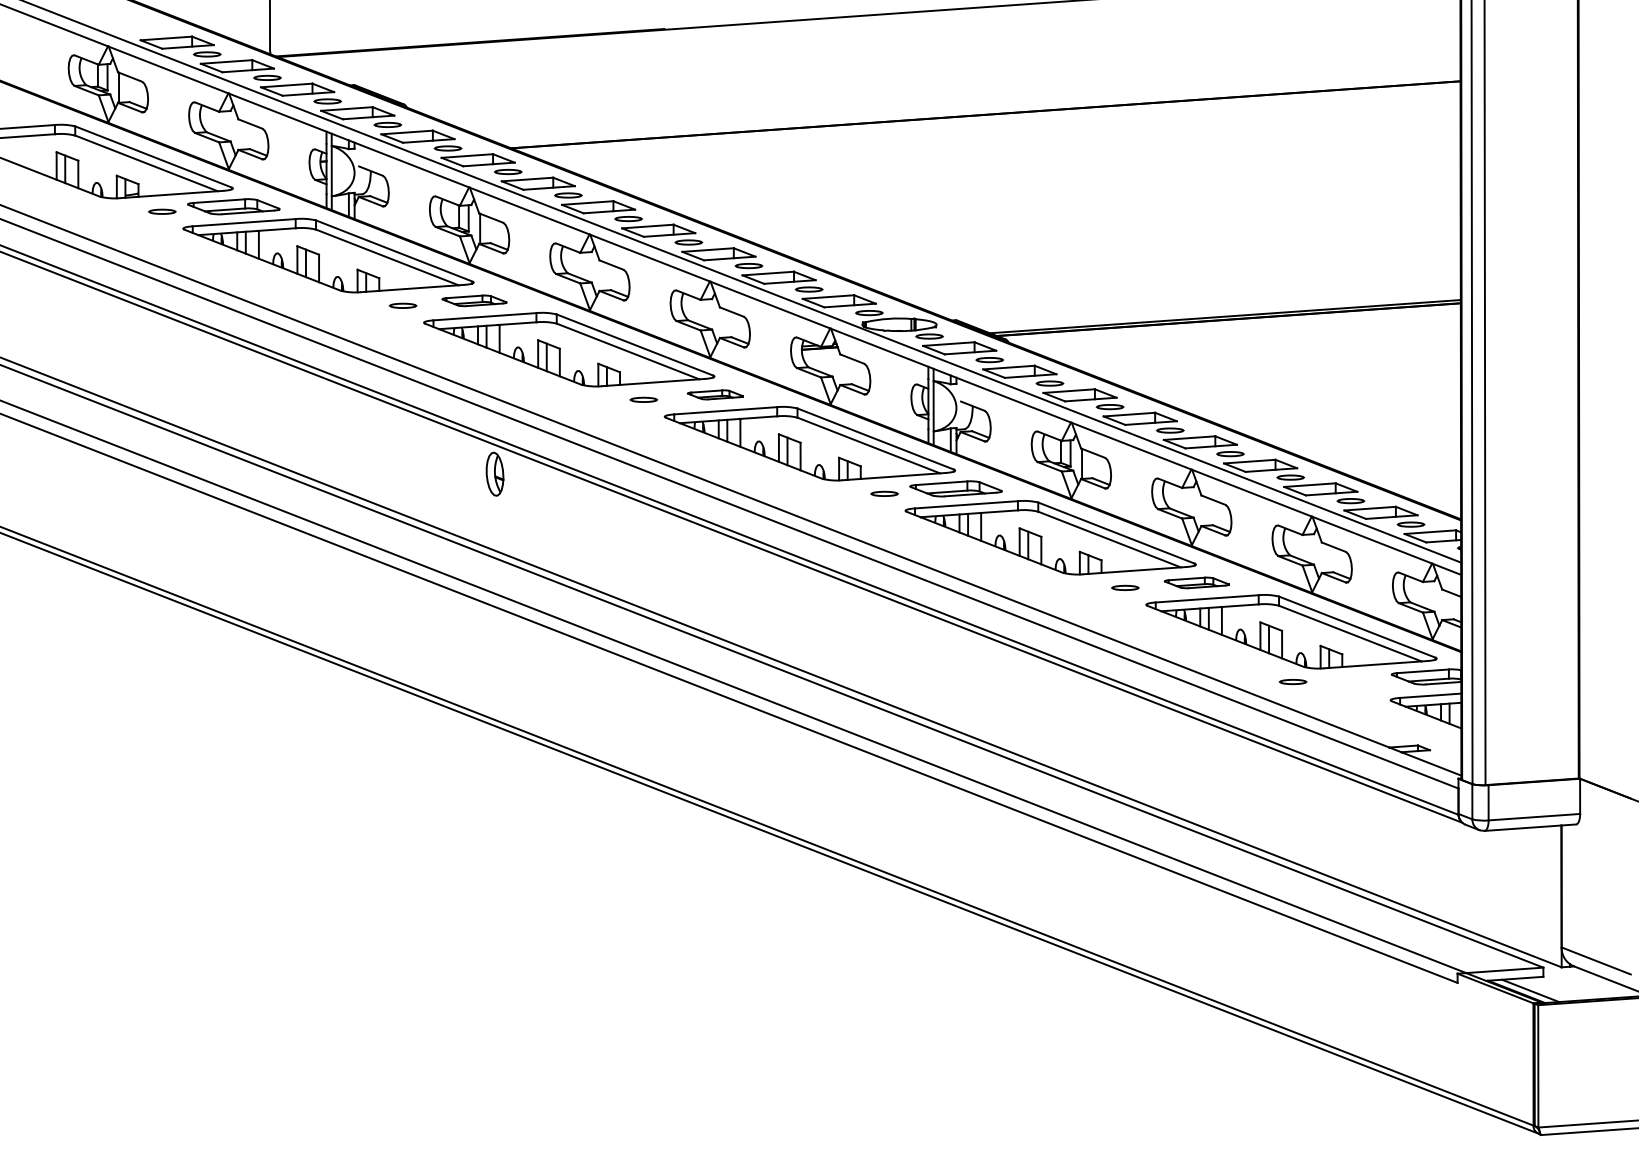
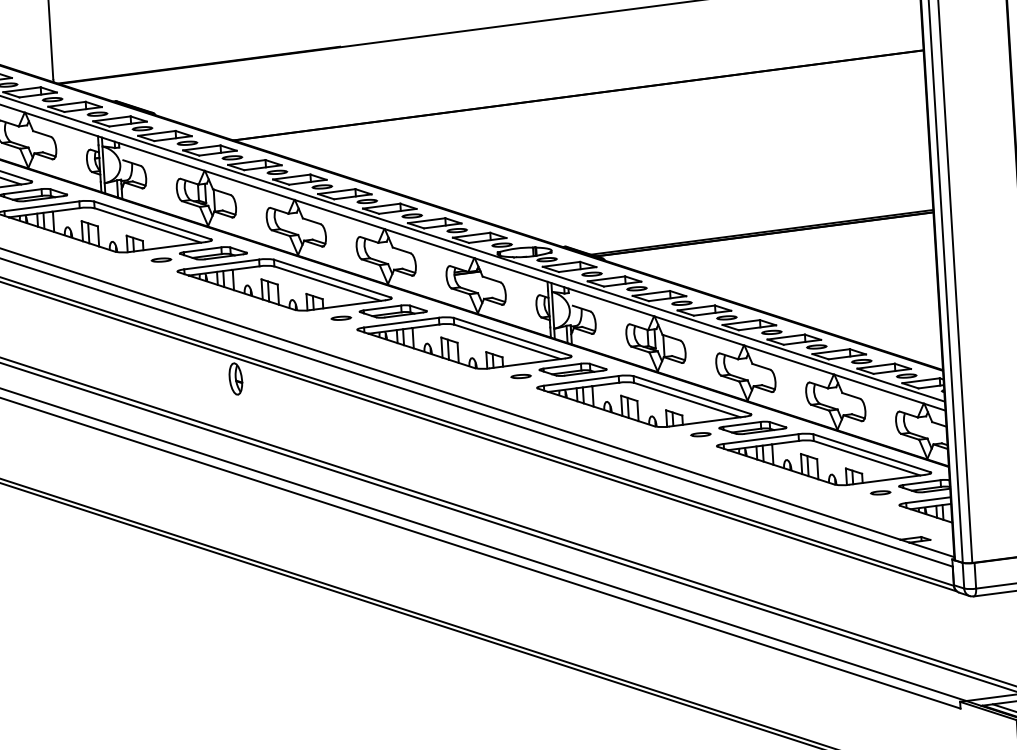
part: (474, 300) -> (213, 253), size x1.43
part: (715, 394) -> (393, 311), size x1.67
part: (1196, 582) -> (752, 427), size x1.43
part: (1292, 682) -> (880, 493), moved

